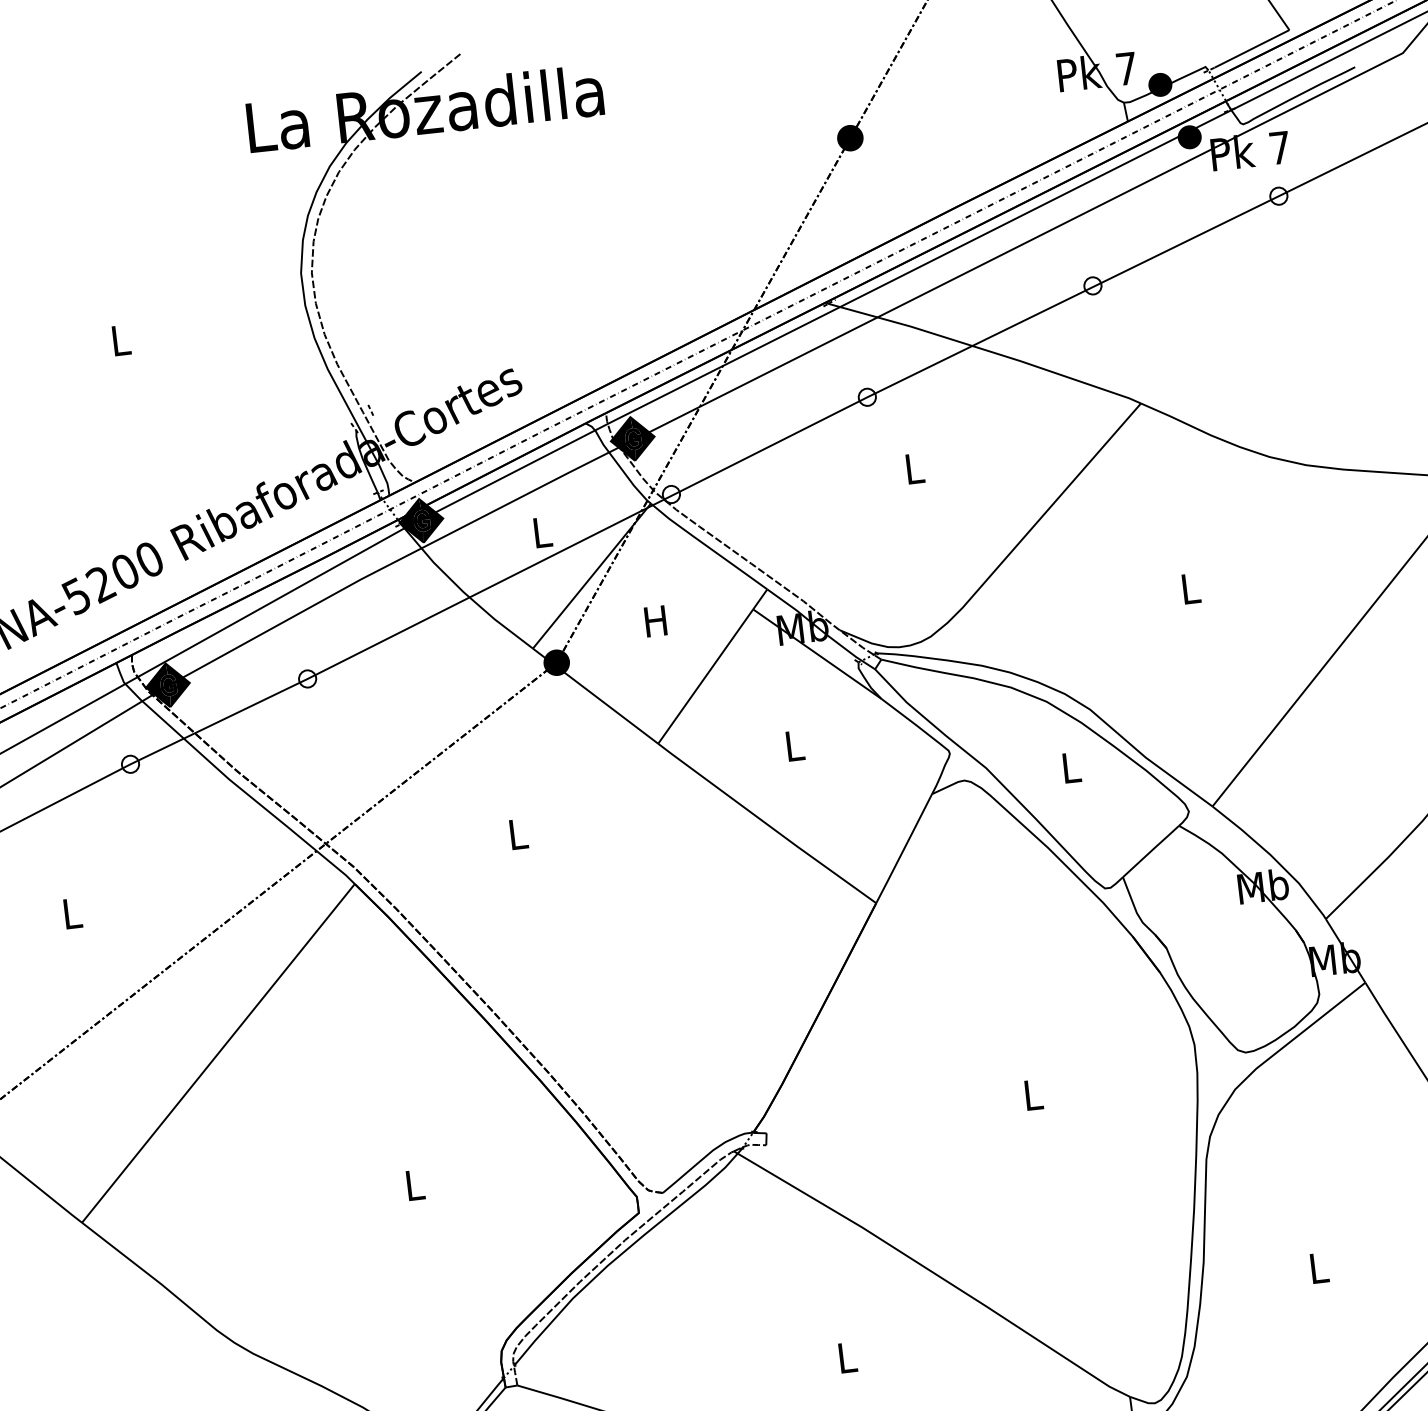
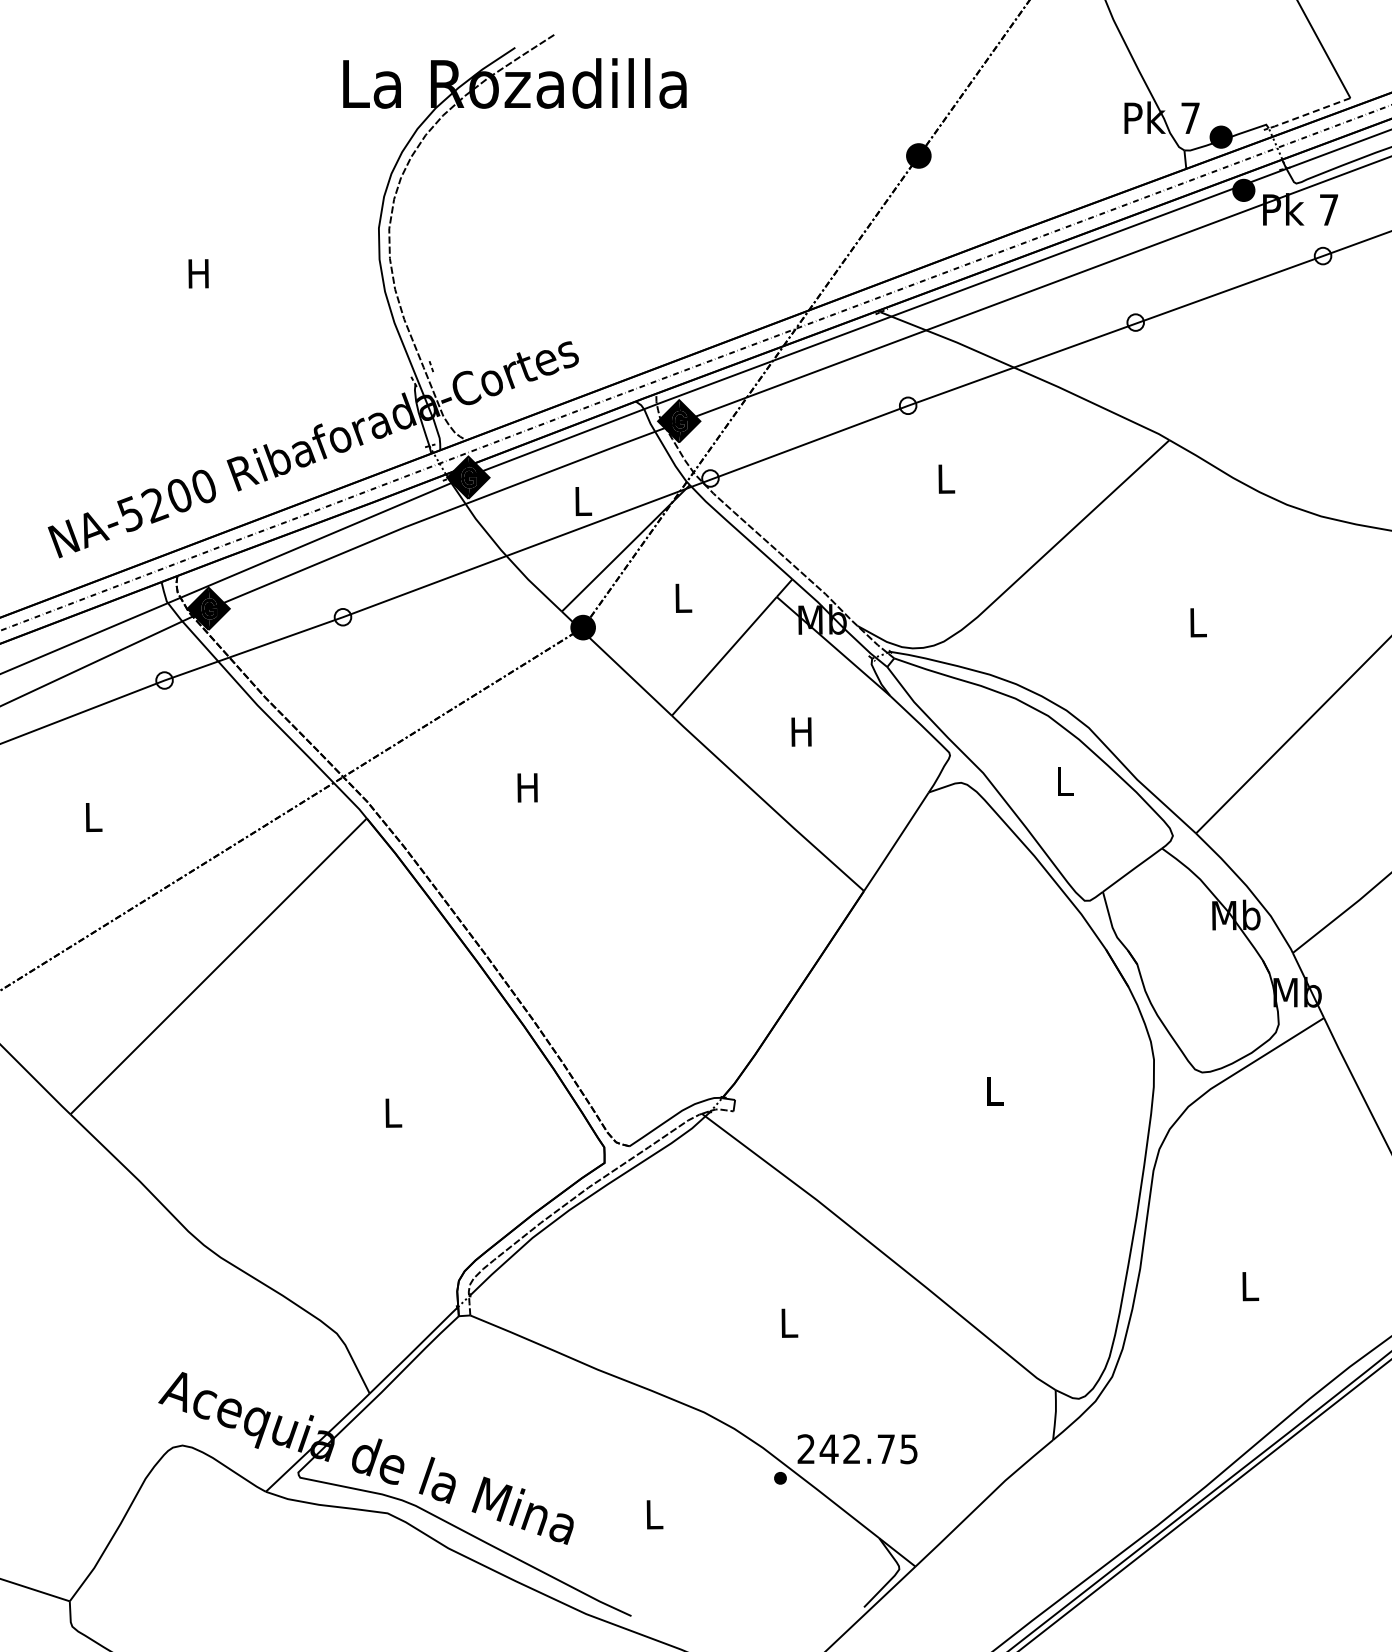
line: (1251, 49) -> (1312, 112), solid -> dashed
text: (119, 340) -> (198, 273), L -> H
text: (655, 620) -> (682, 597), H -> L
text: (793, 745) -> (801, 731), L -> H
text: (517, 834) -> (527, 787), L -> H

